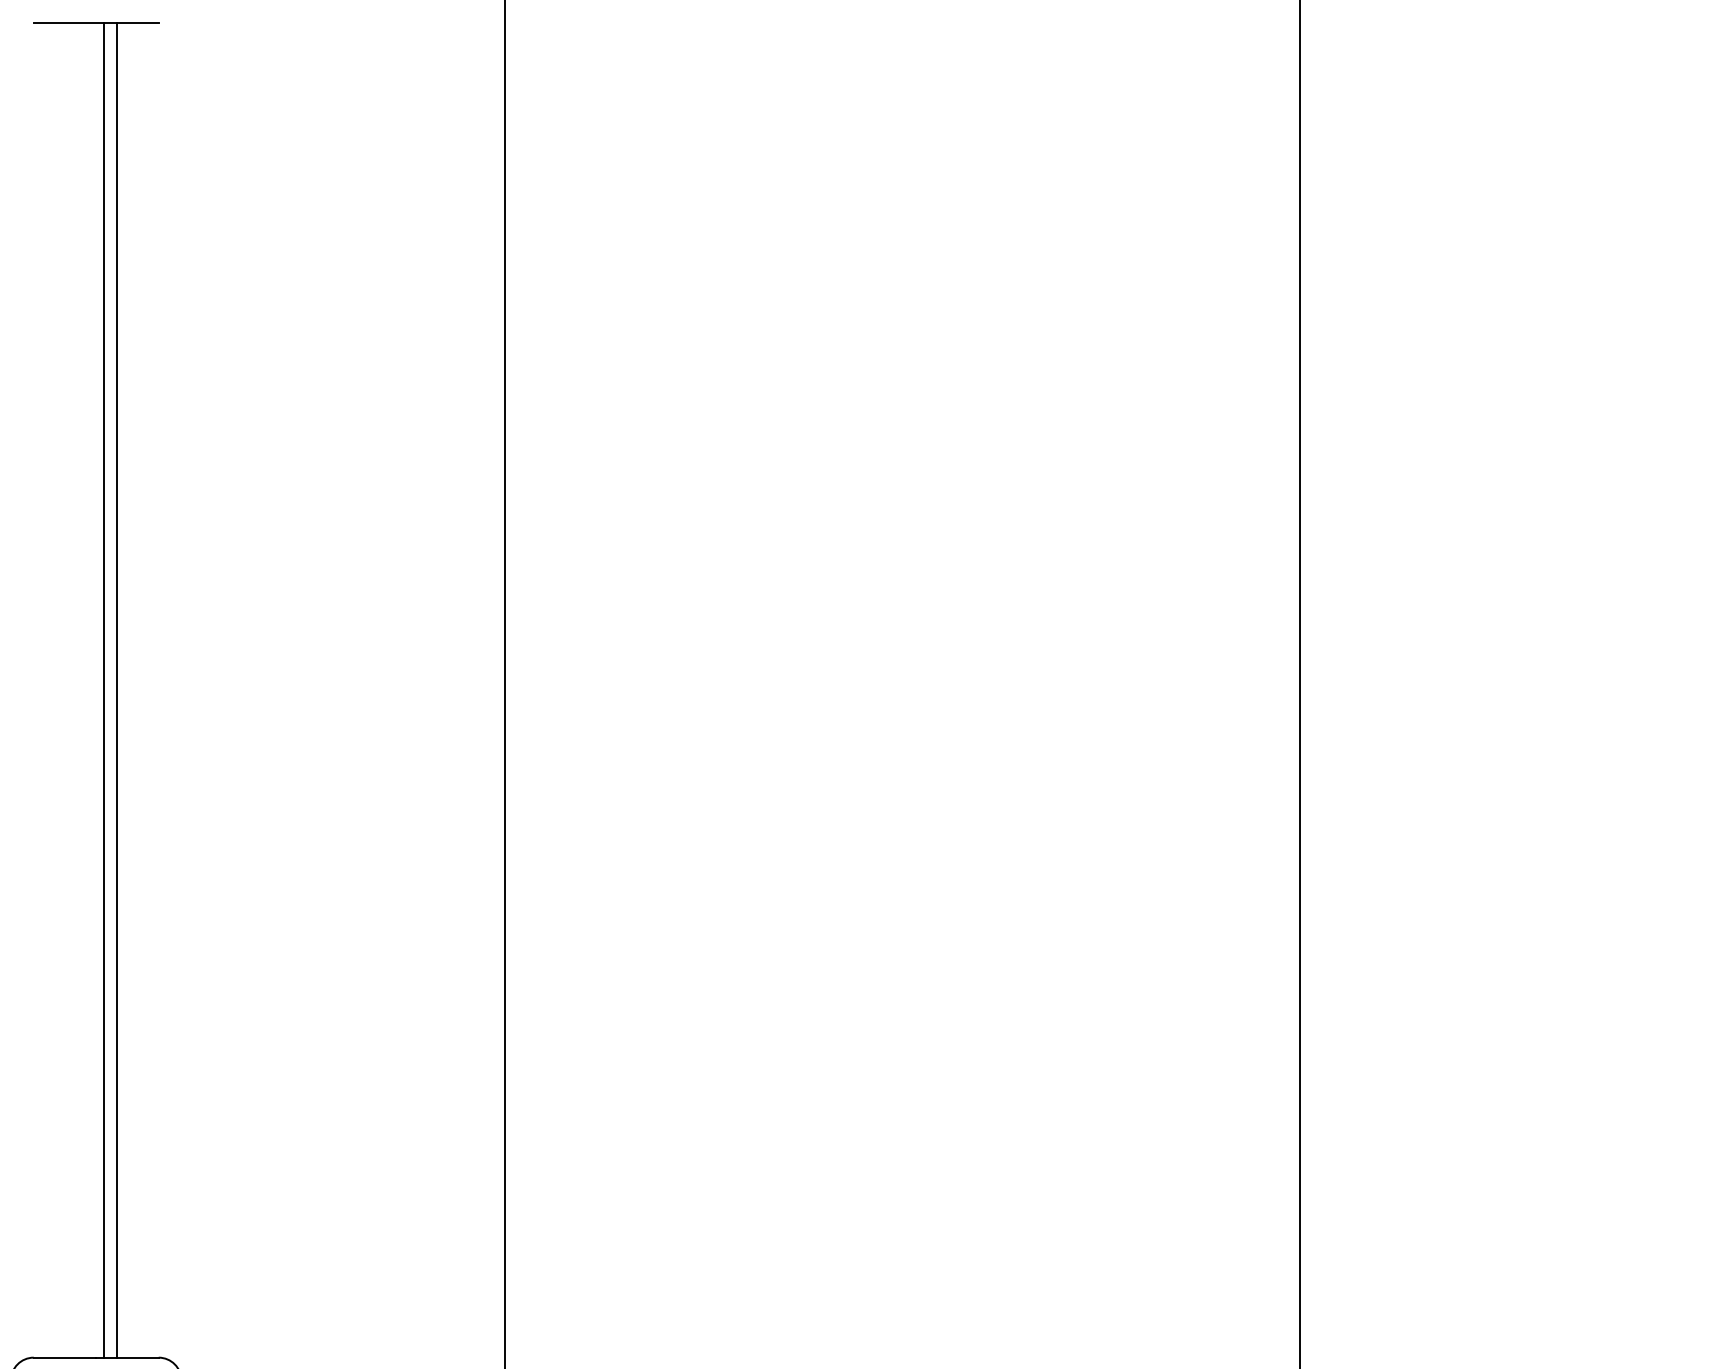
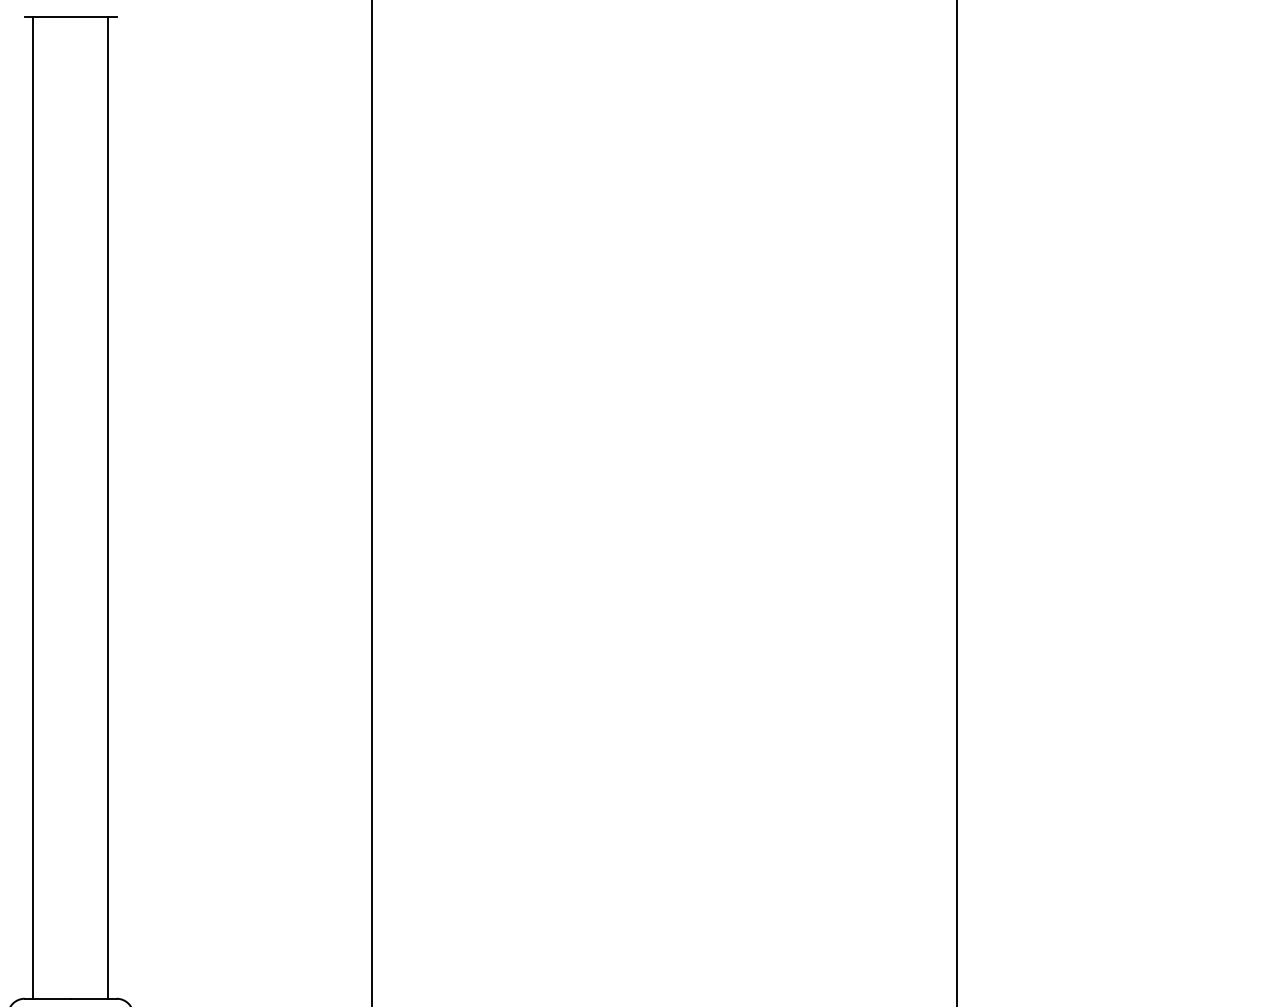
line: (104, 689) -> (108, 507), moved
line: (117, 689) -> (33, 507), moved

